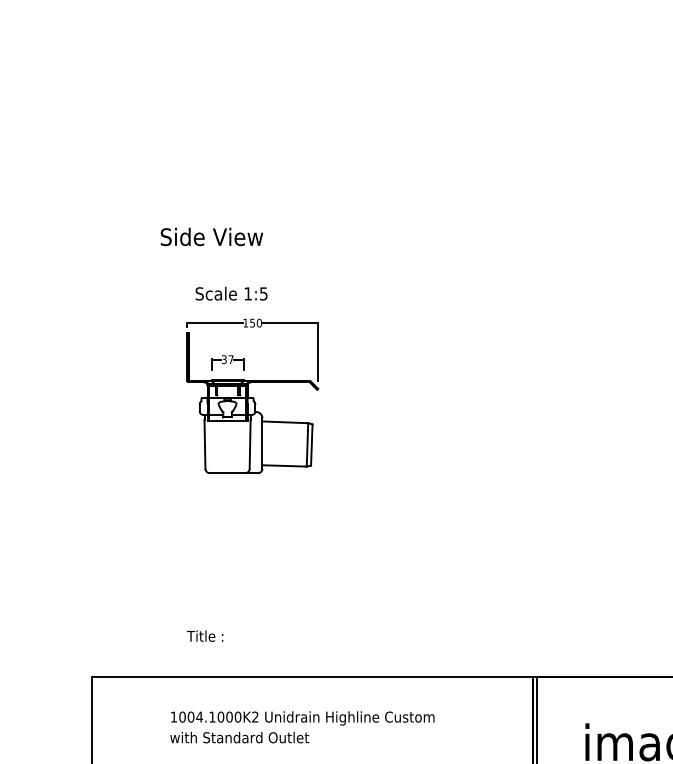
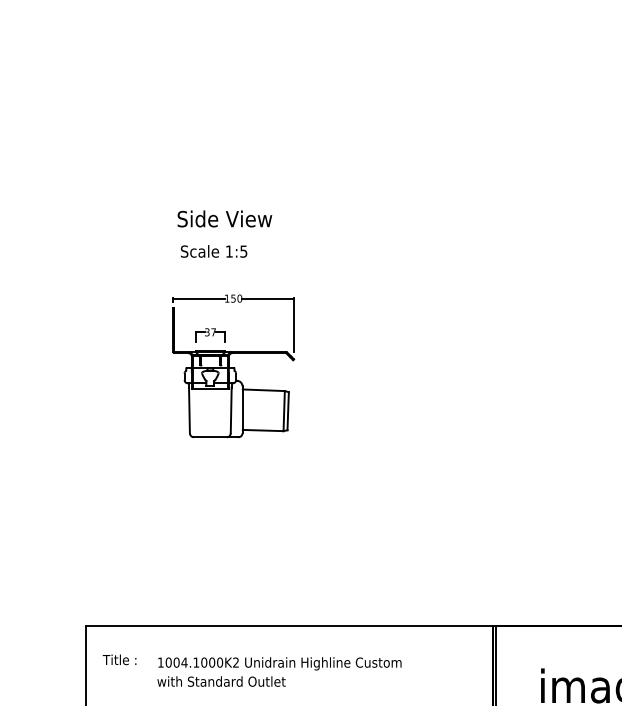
text: (211, 236) -> (224, 218), moved
text: (232, 293) -> (214, 251), moved
text: (205, 635) -> (119, 659), moved

